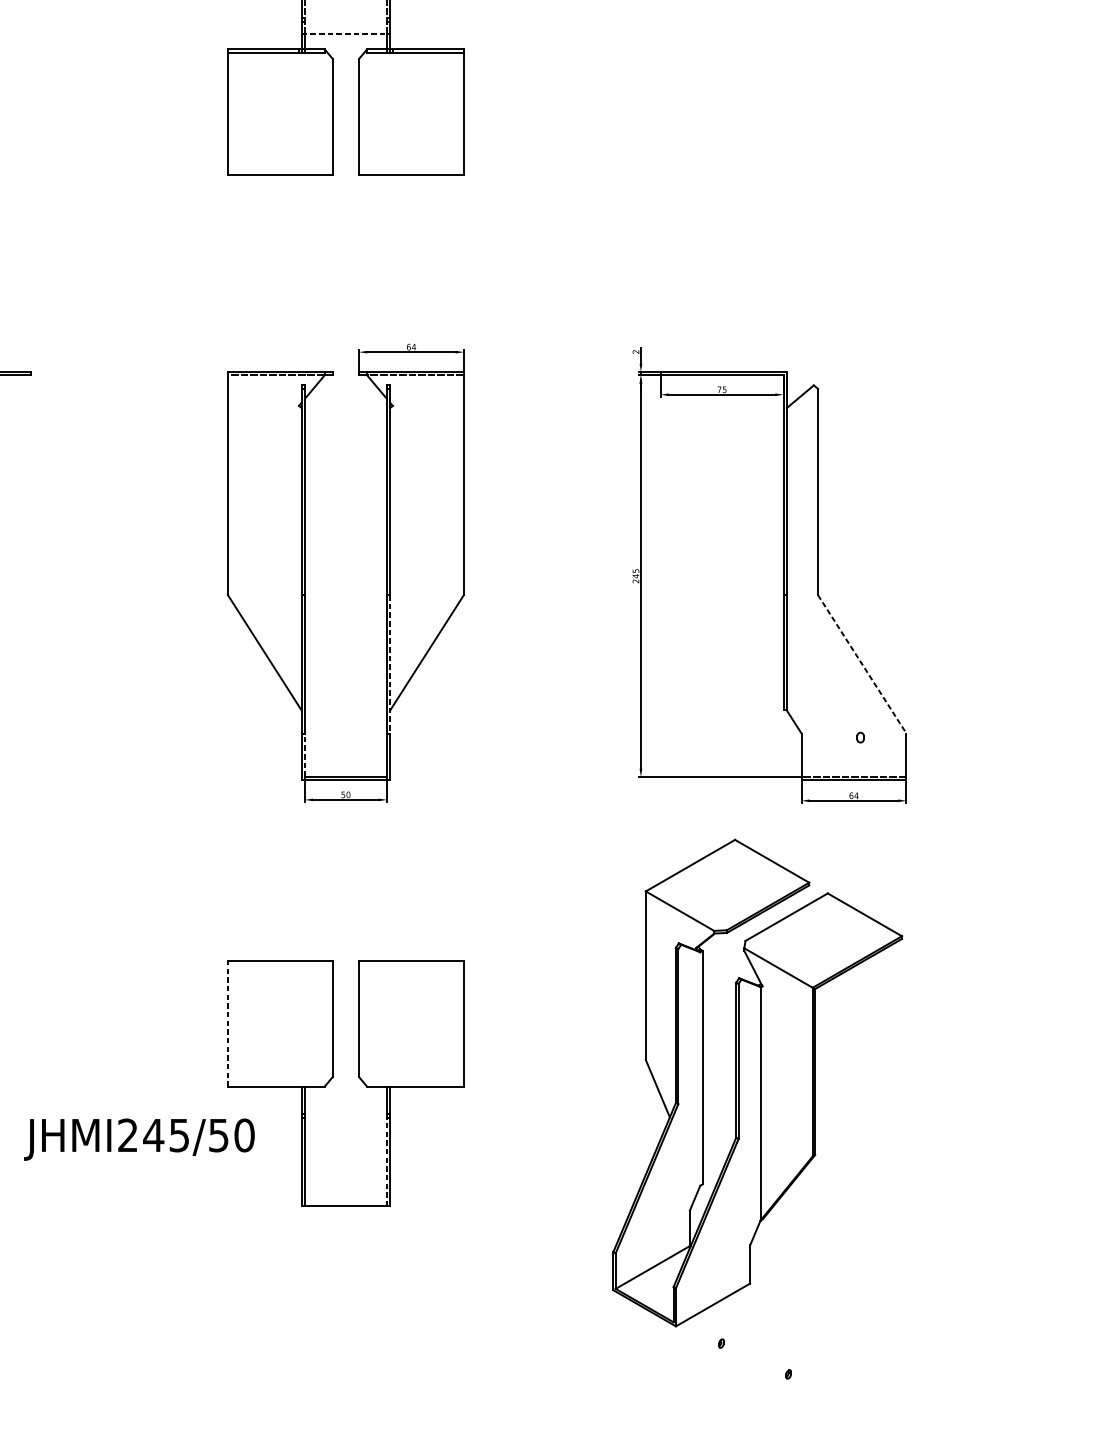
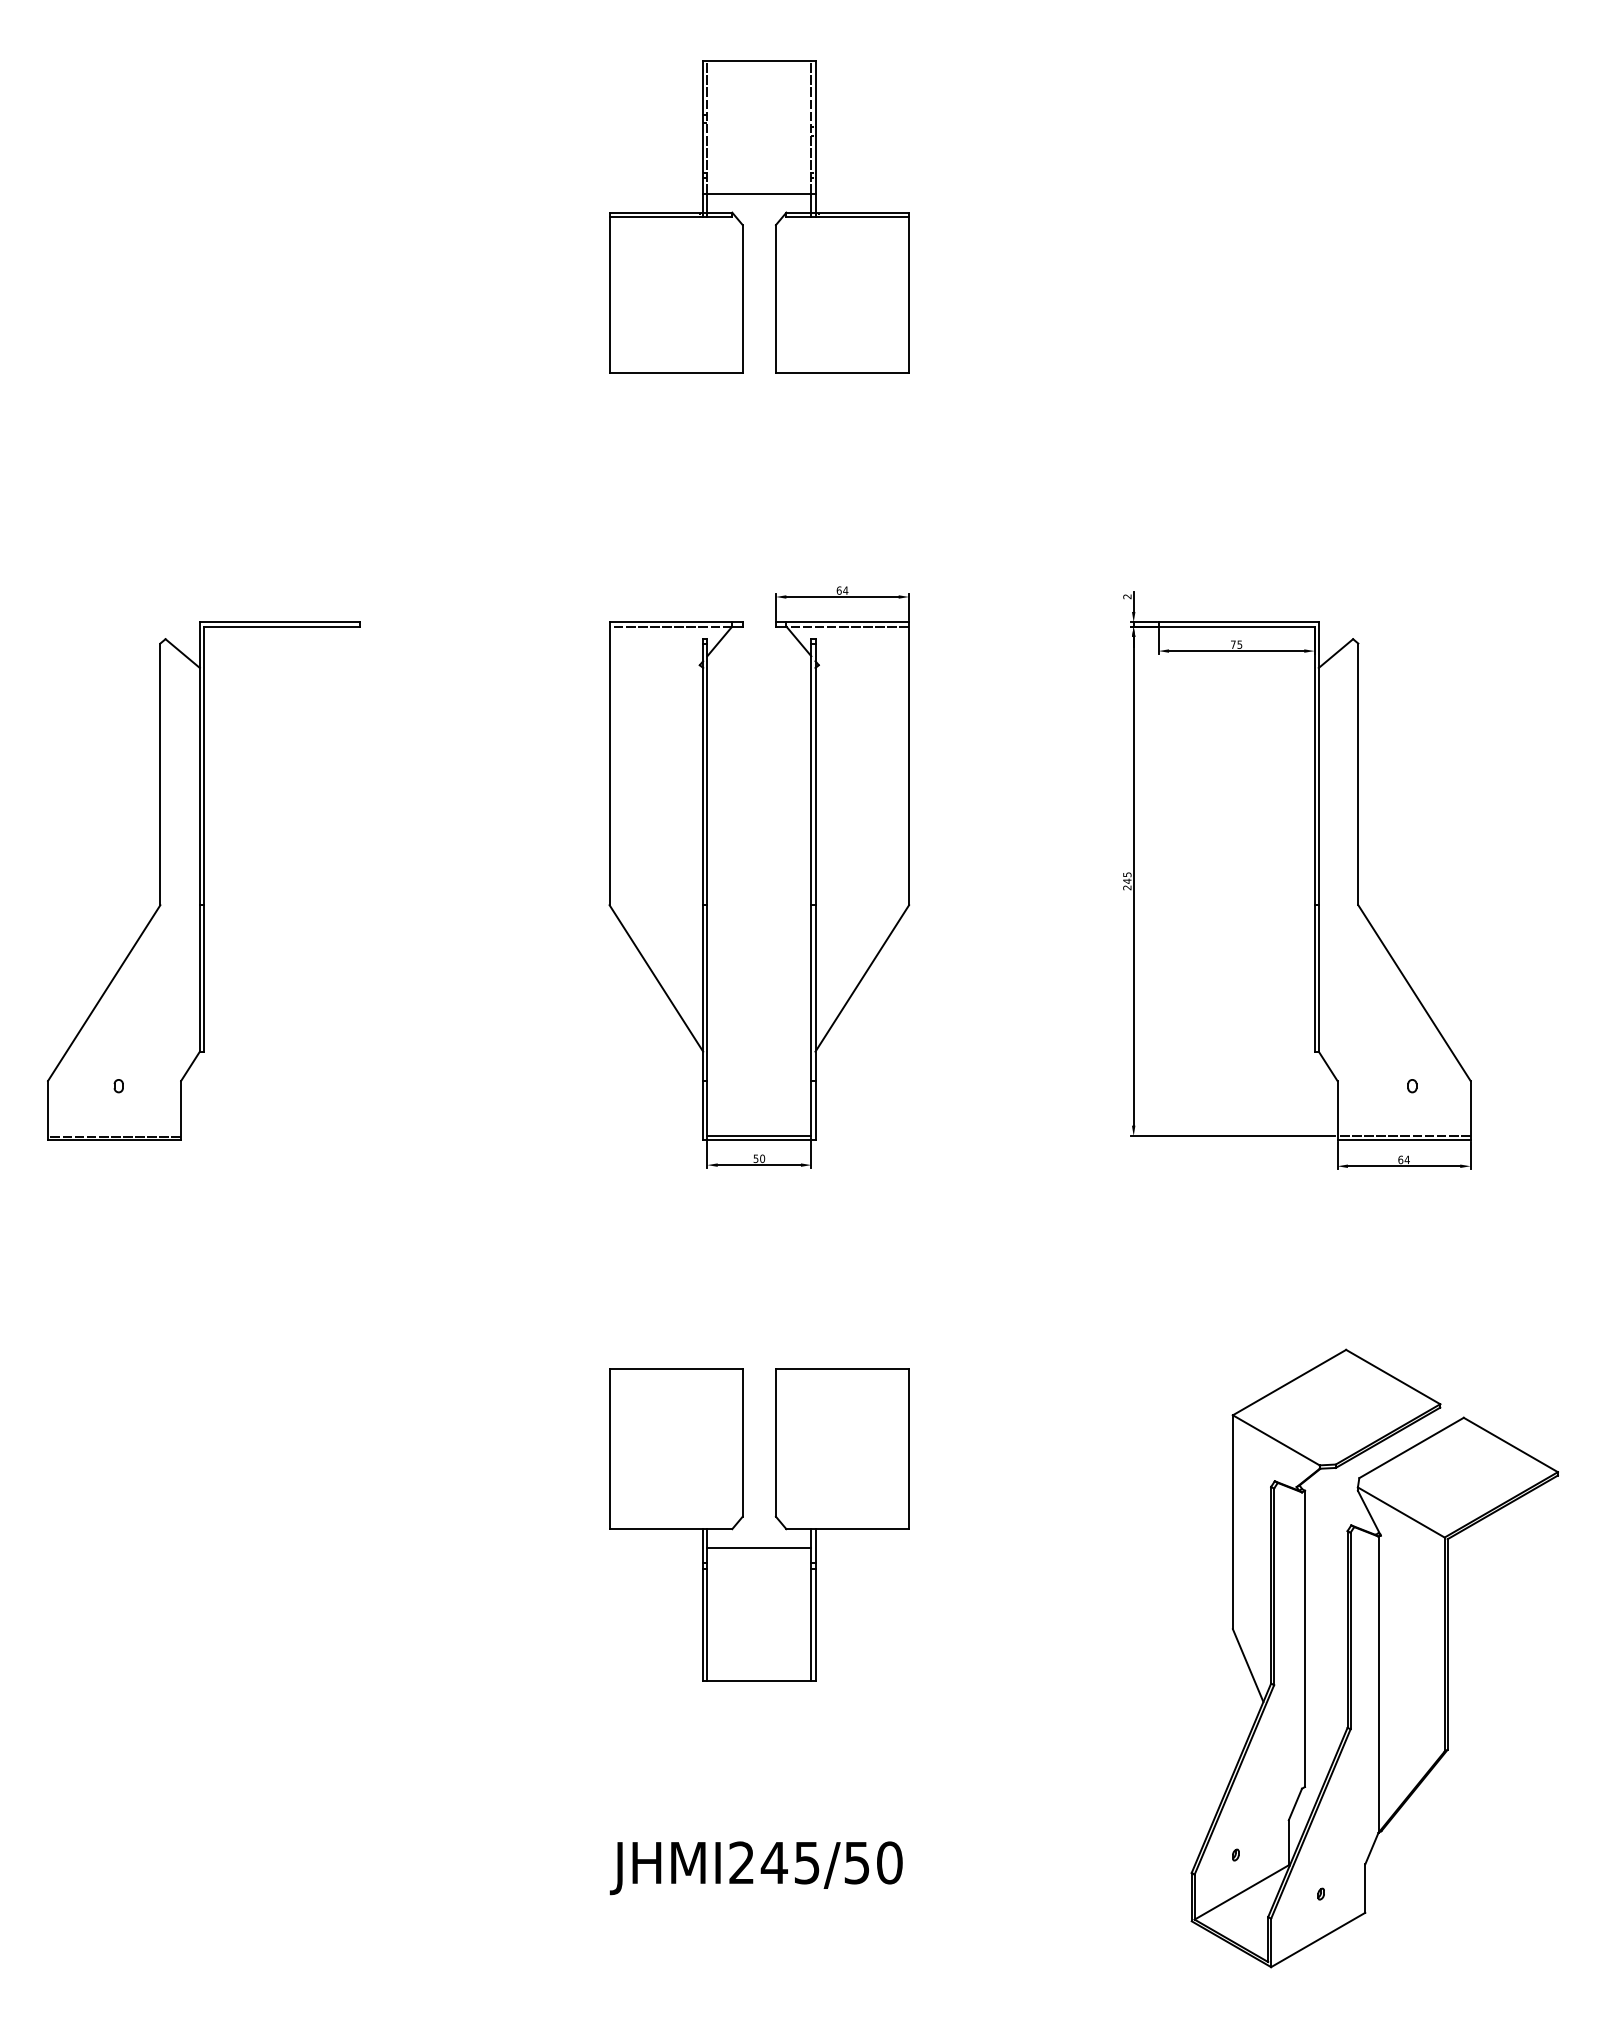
line: (346, 34) -> (759, 193), dashed -> solid
line: (390, 664) -> (815, 993), dashed -> solid
line: (862, 664) -> (1414, 993), dashed -> solid
line: (305, 755) -> (707, 1108), dashed -> solid
line: (227, 1023) -> (609, 1448), dashed -> solid
part: (757, 1083) -> (1374, 1658), moved
line: (346, 1101) -> (759, 1547), added
text: (138, 1139) -> (755, 1868), moved
line: (387, 1161) -> (811, 1624), dashed -> solid

